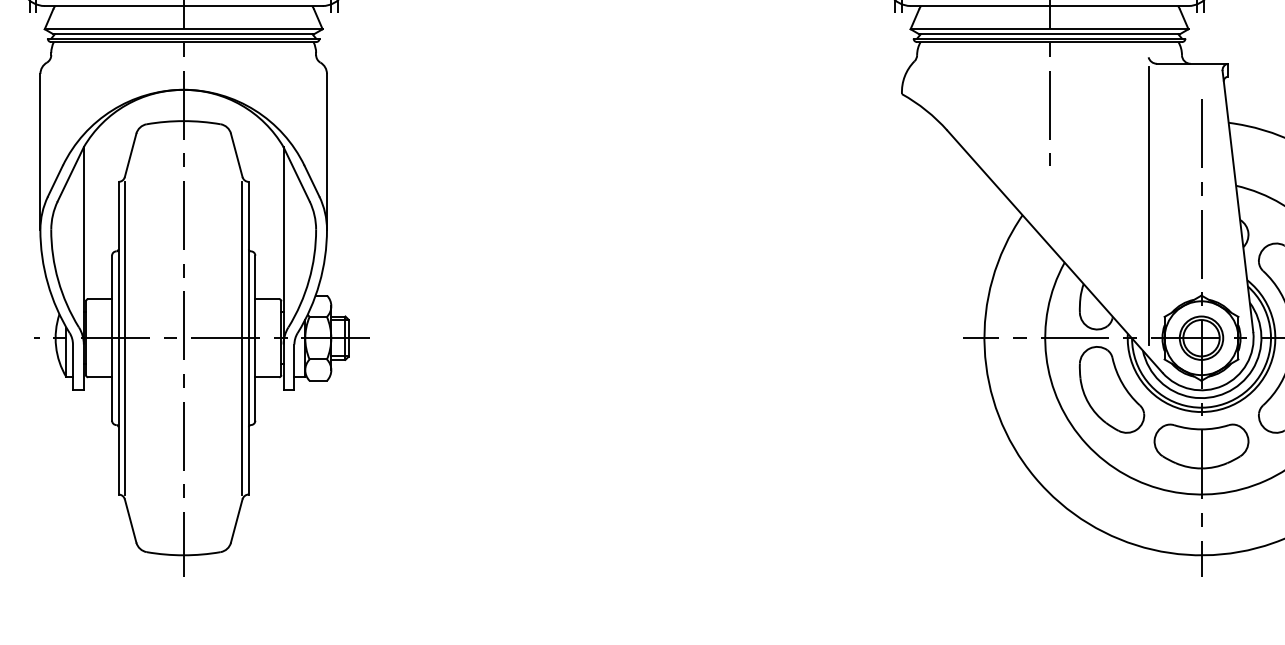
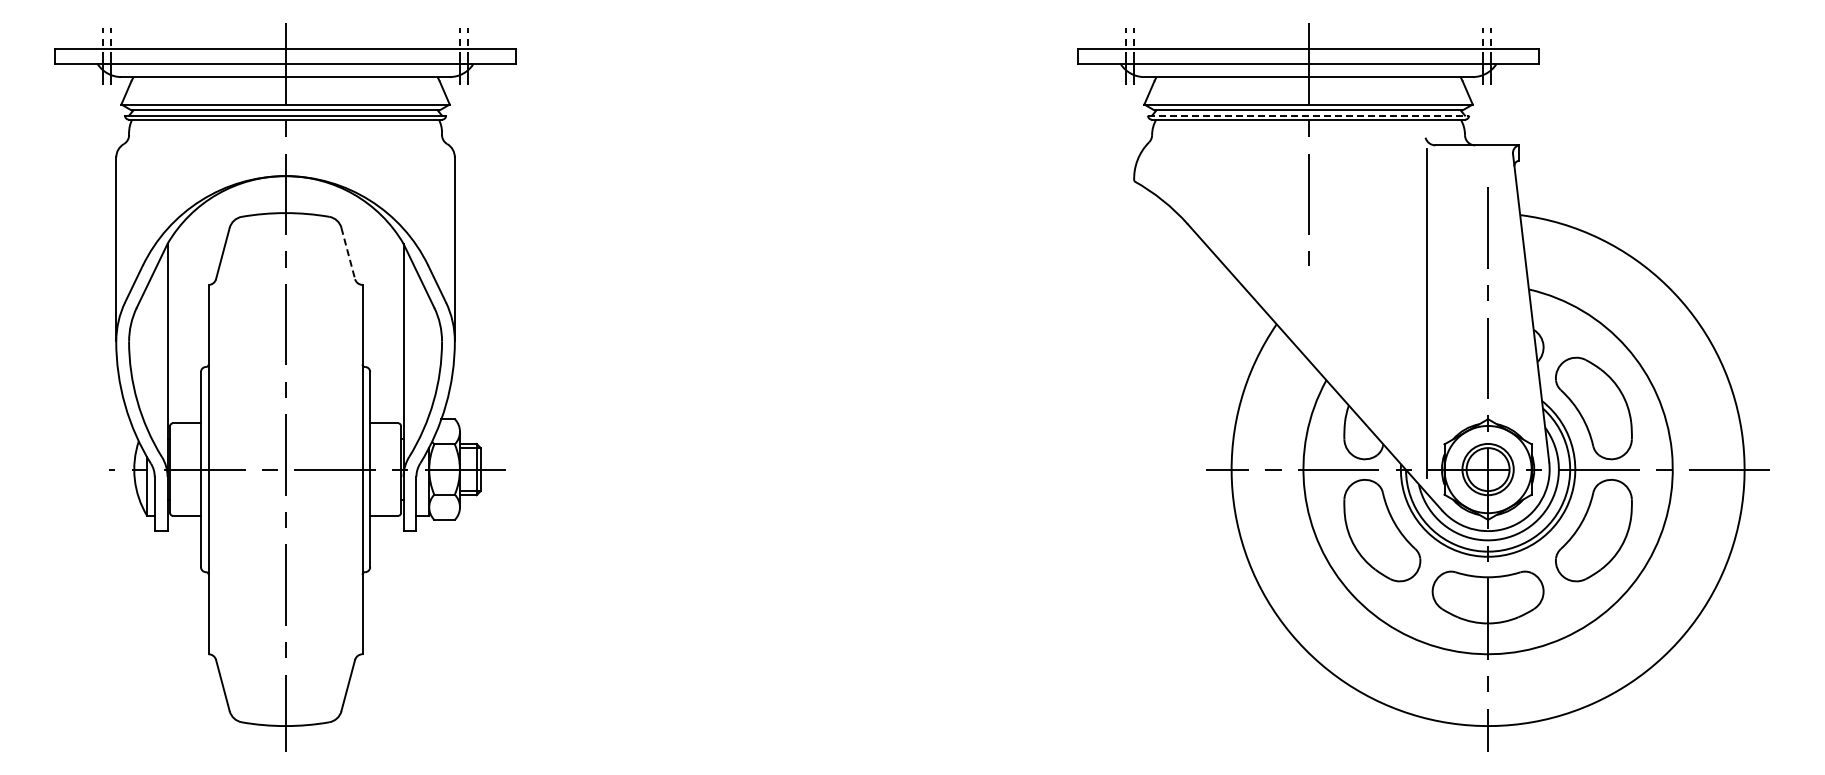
line: (1049, 38) -> (1308, 115), solid -> dashed
line: (236, 156) -> (348, 254), solid -> dashed
line: (125, 338) -> (216, 469), removed
line: (242, 338) -> (354, 469), removed

